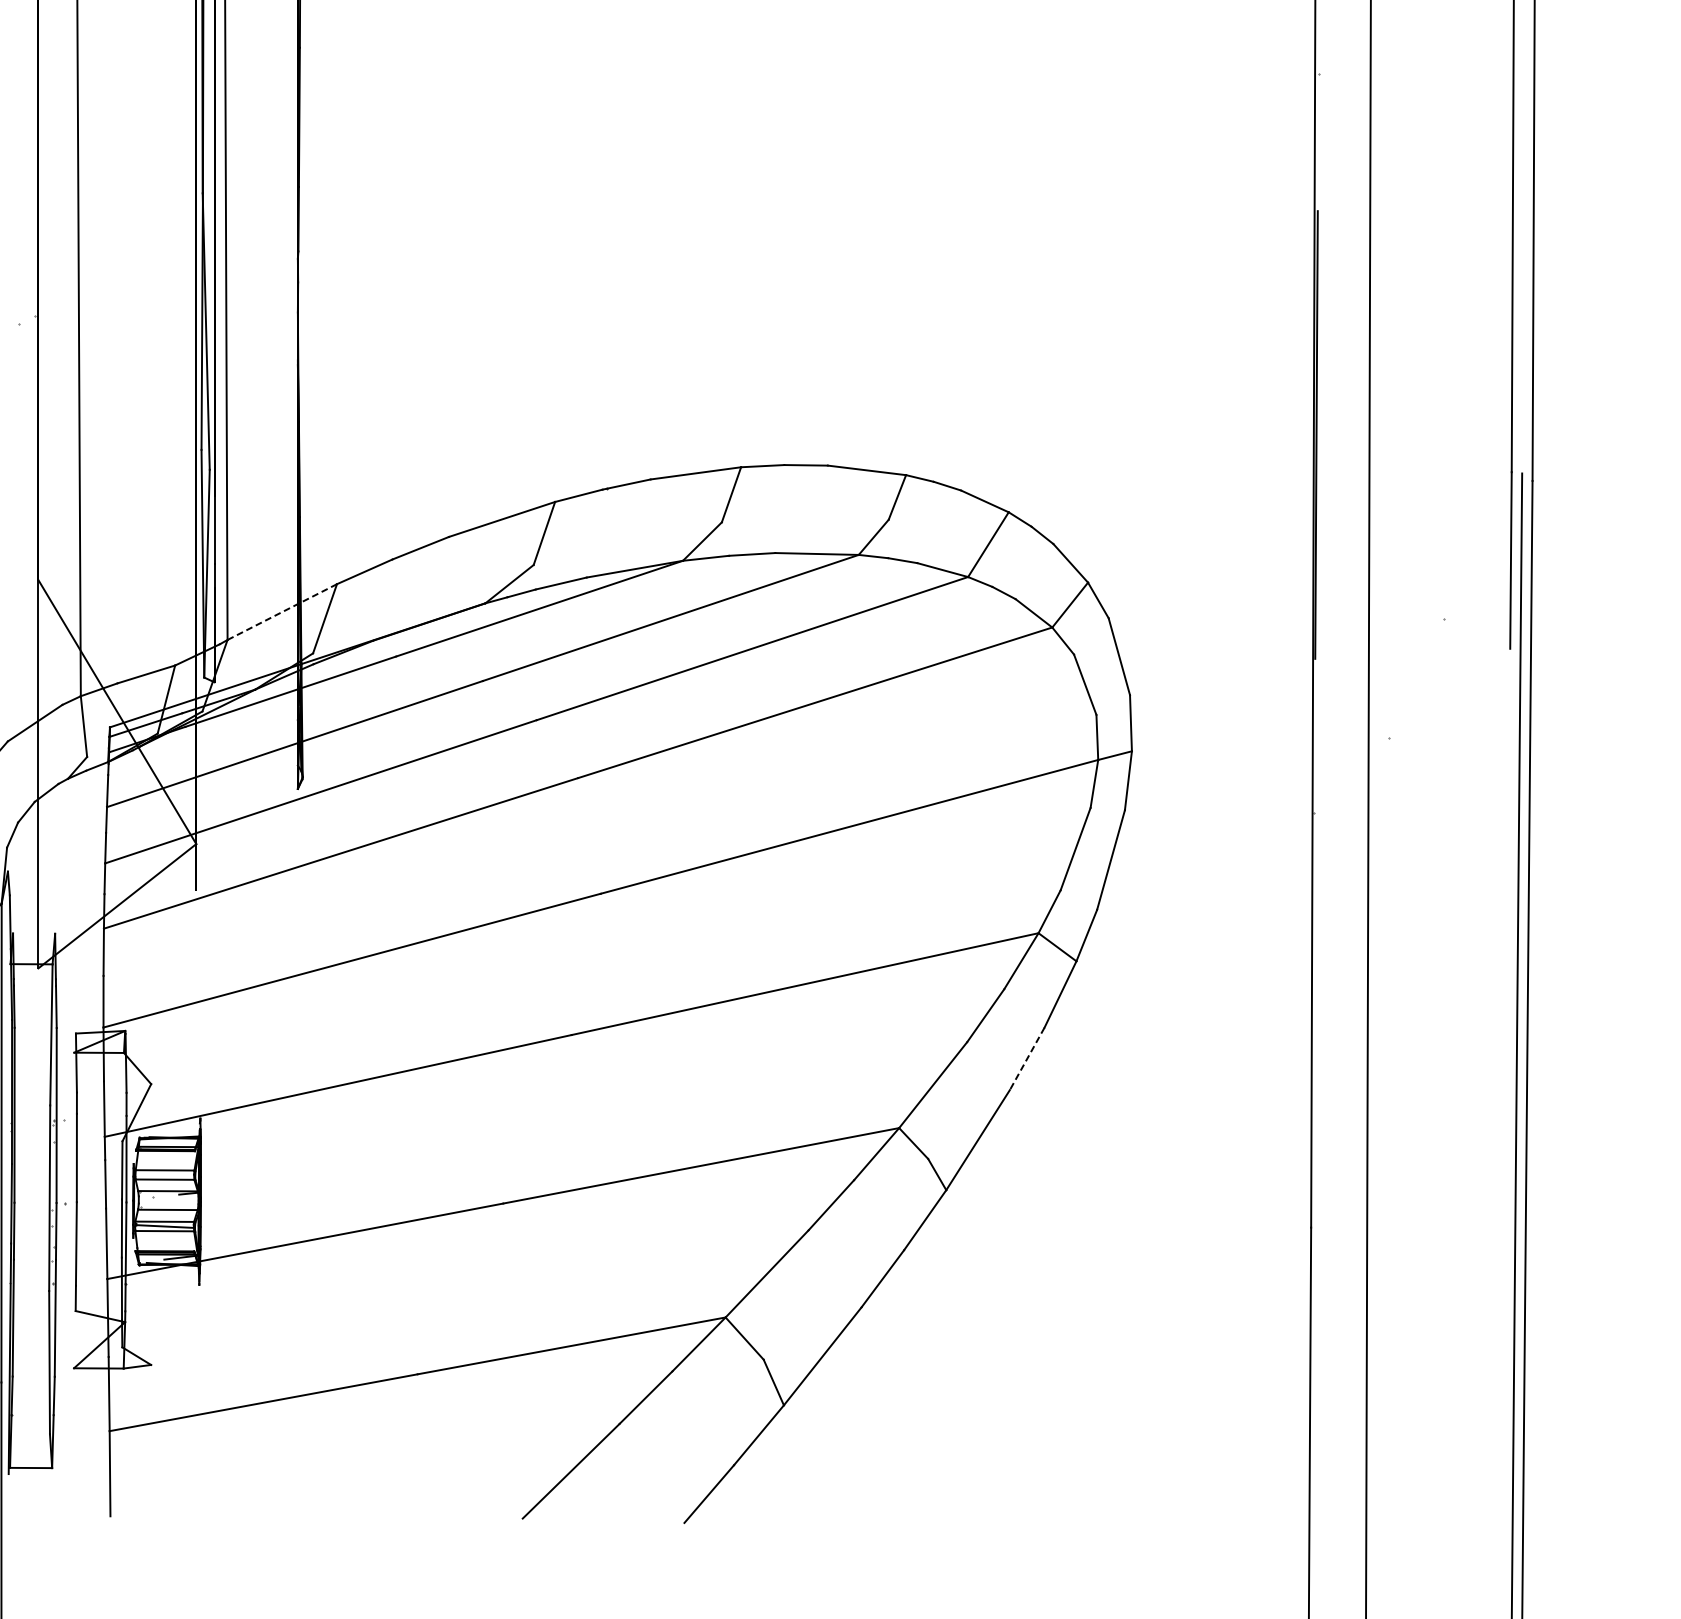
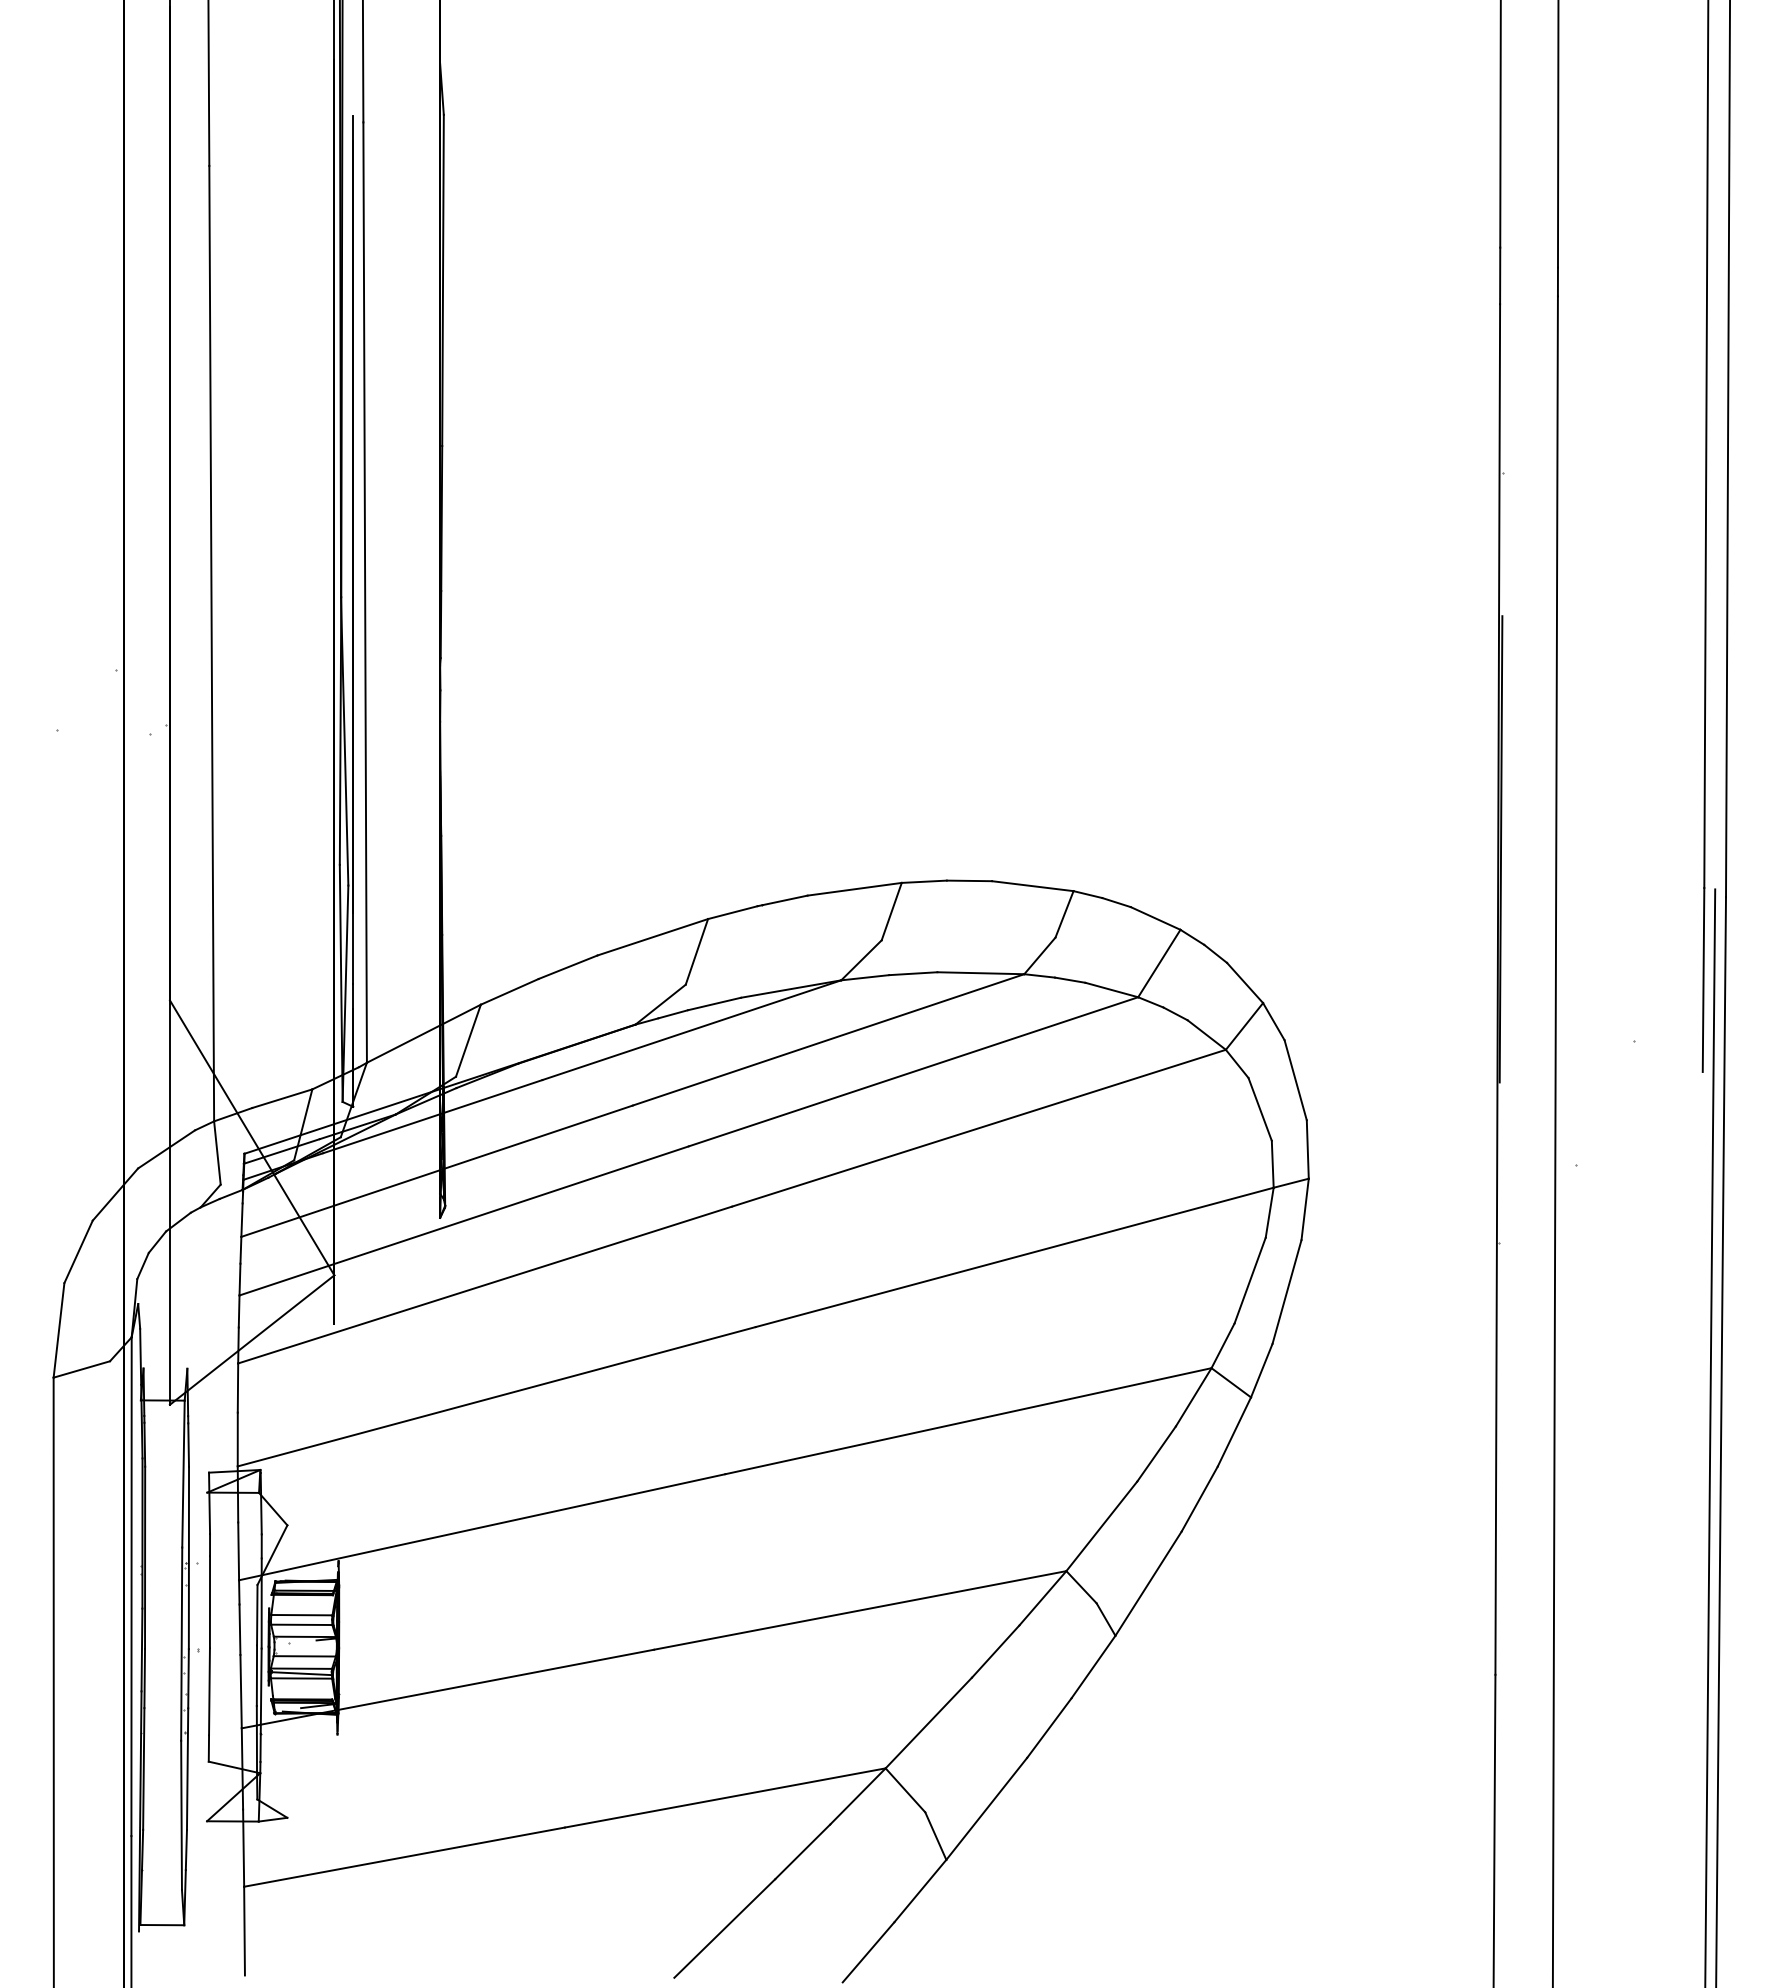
line: (281, 611) -> (423, 1033), dashed -> solid
line: (1026, 1059) -> (1199, 1499), dashed -> solid

